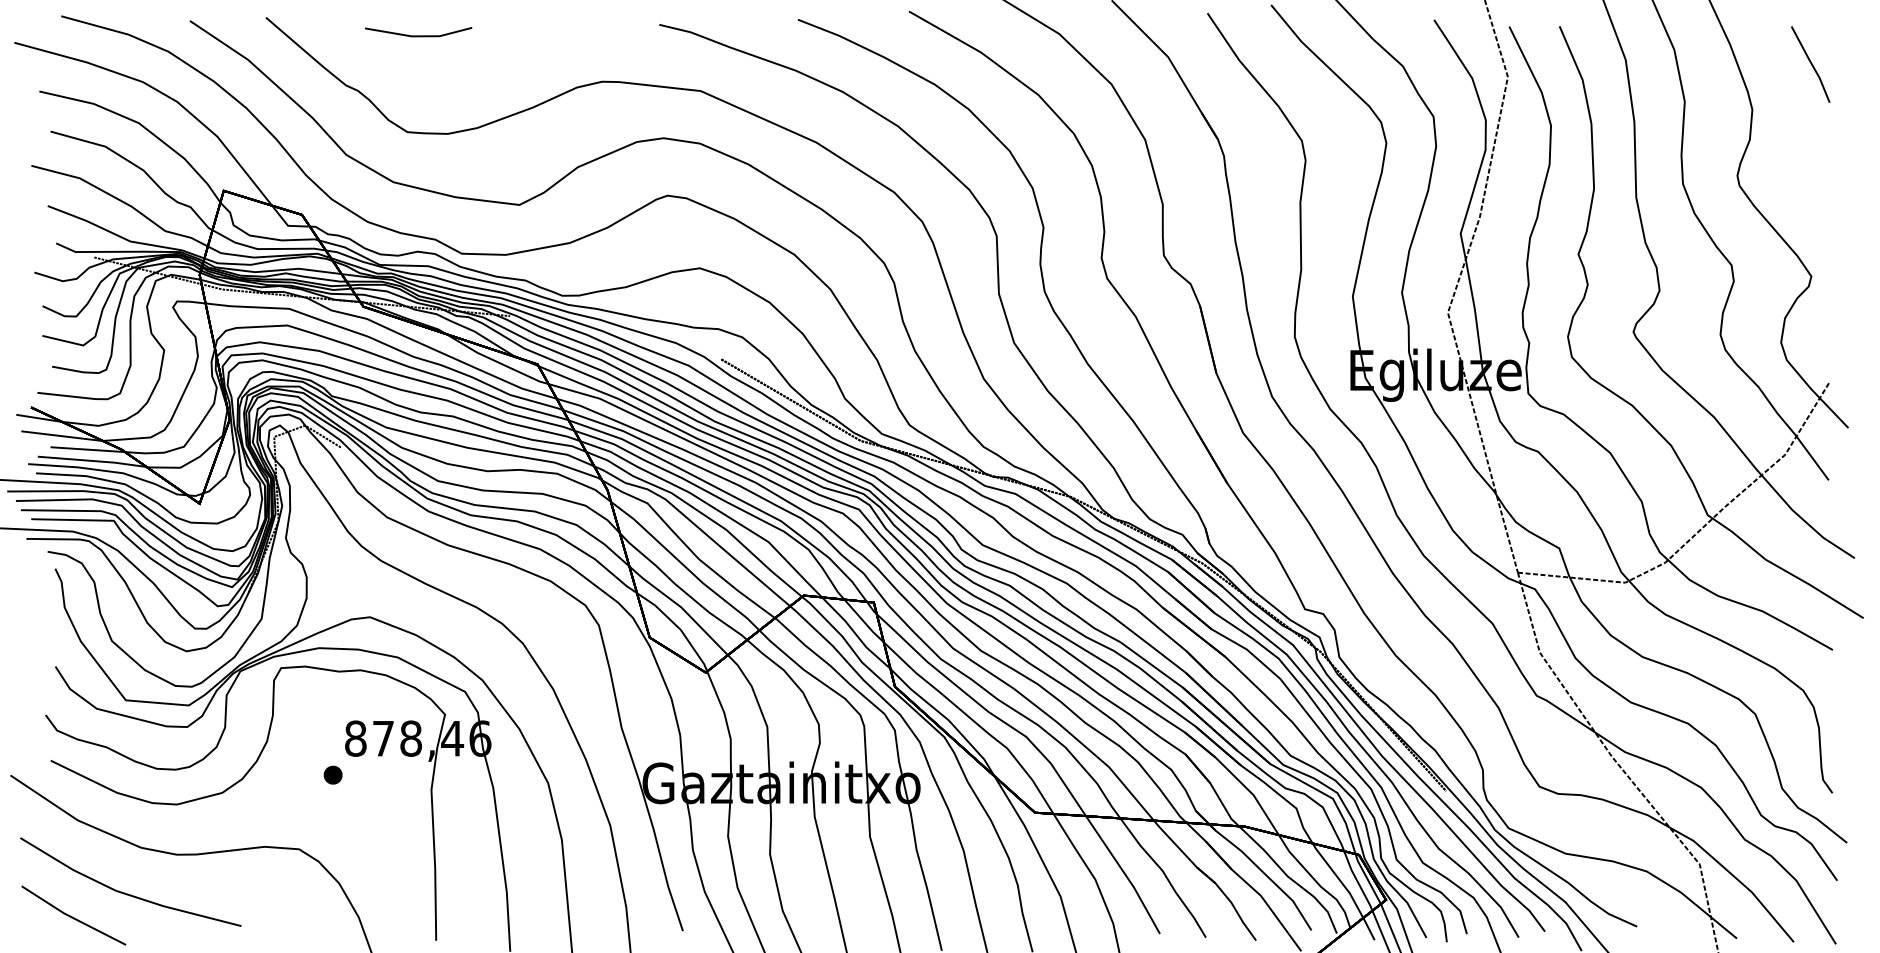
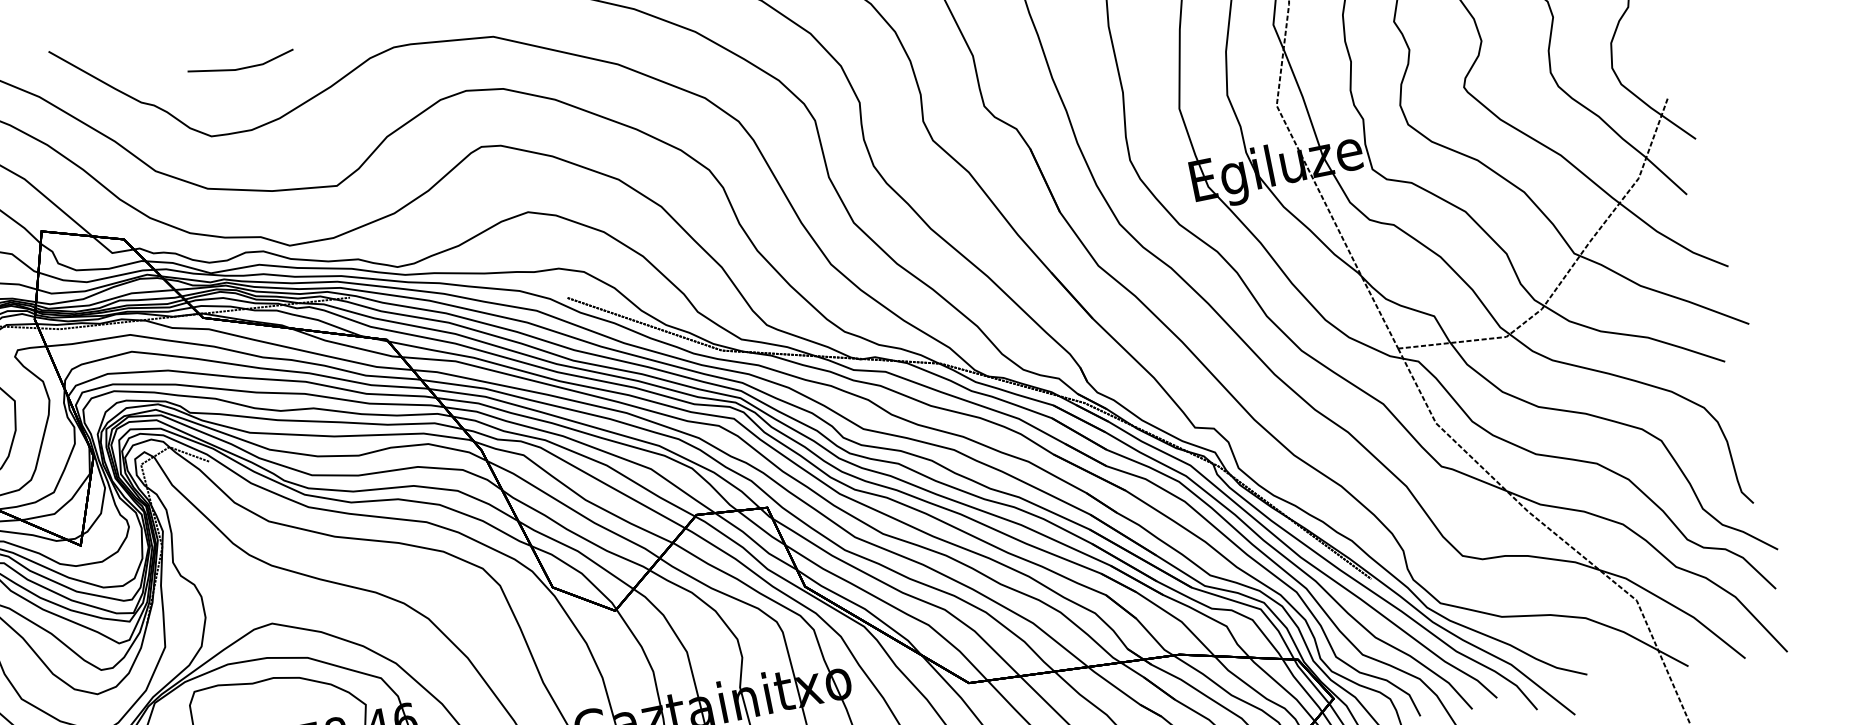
line: (418, 35) -> (241, 67), moved

